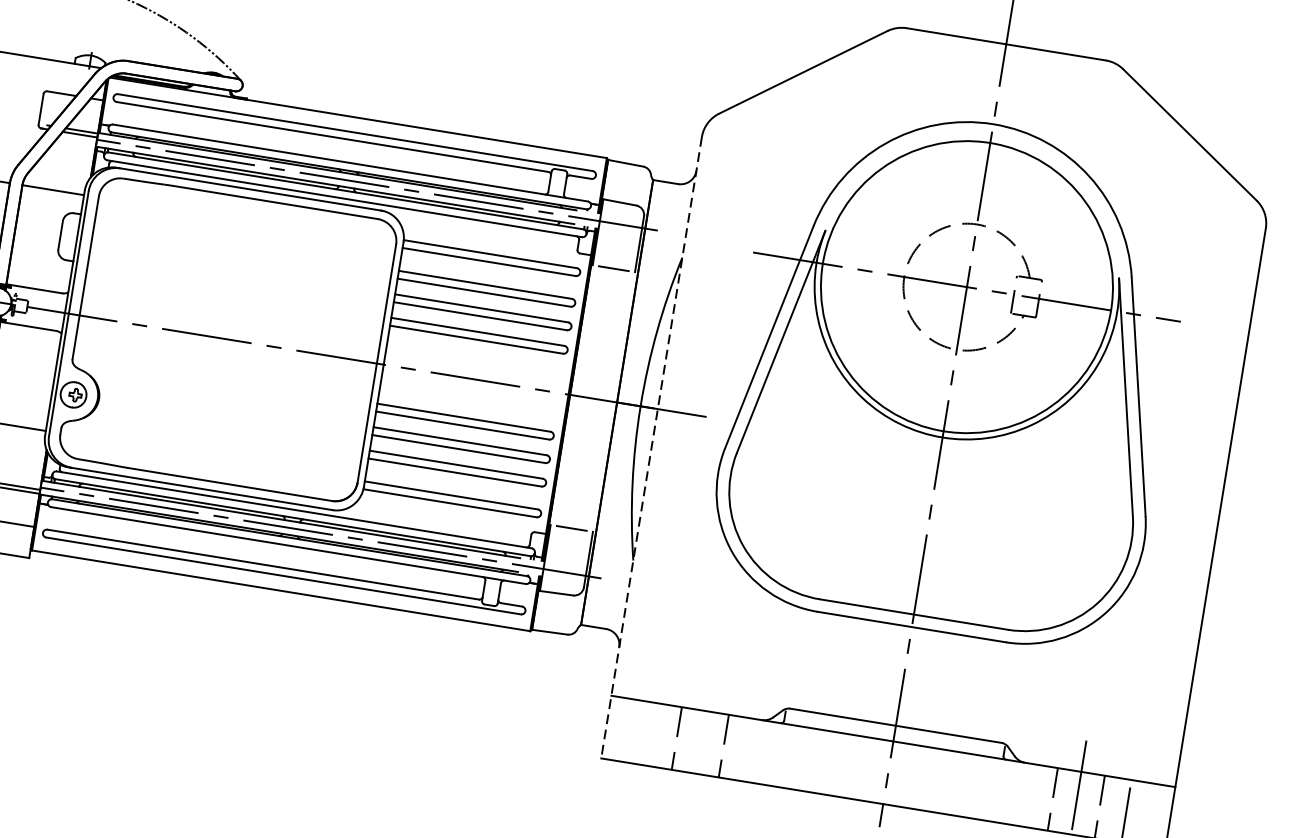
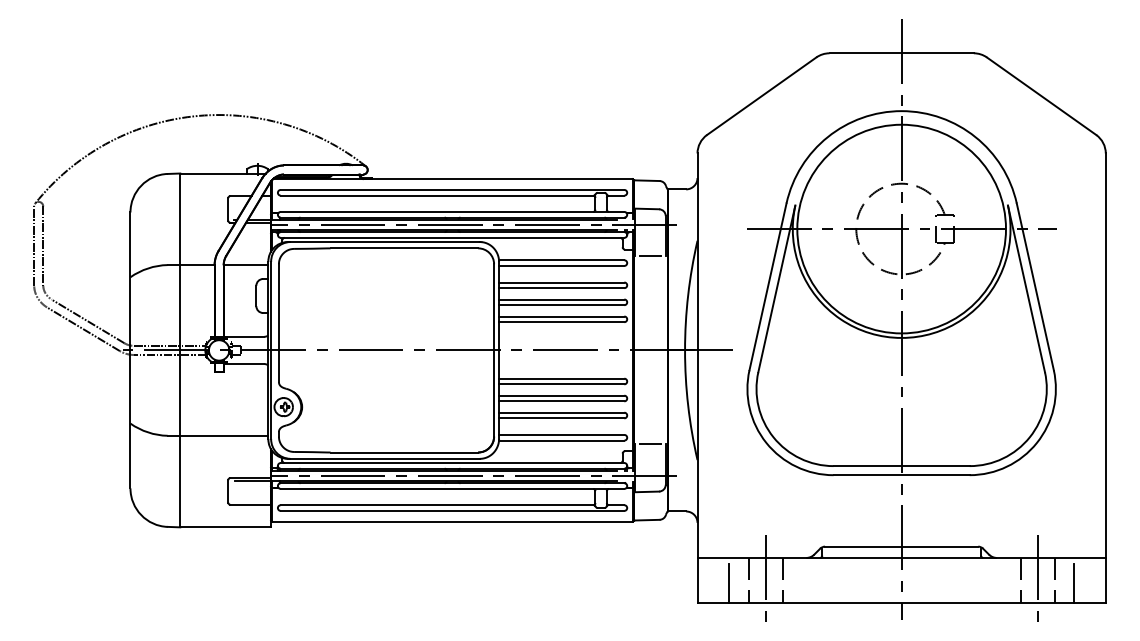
line: (651, 447) -> (697, 378), dashed -> solid
line: (649, 738) -> (729, 583), added
line: (700, 742) -> (765, 580), added

